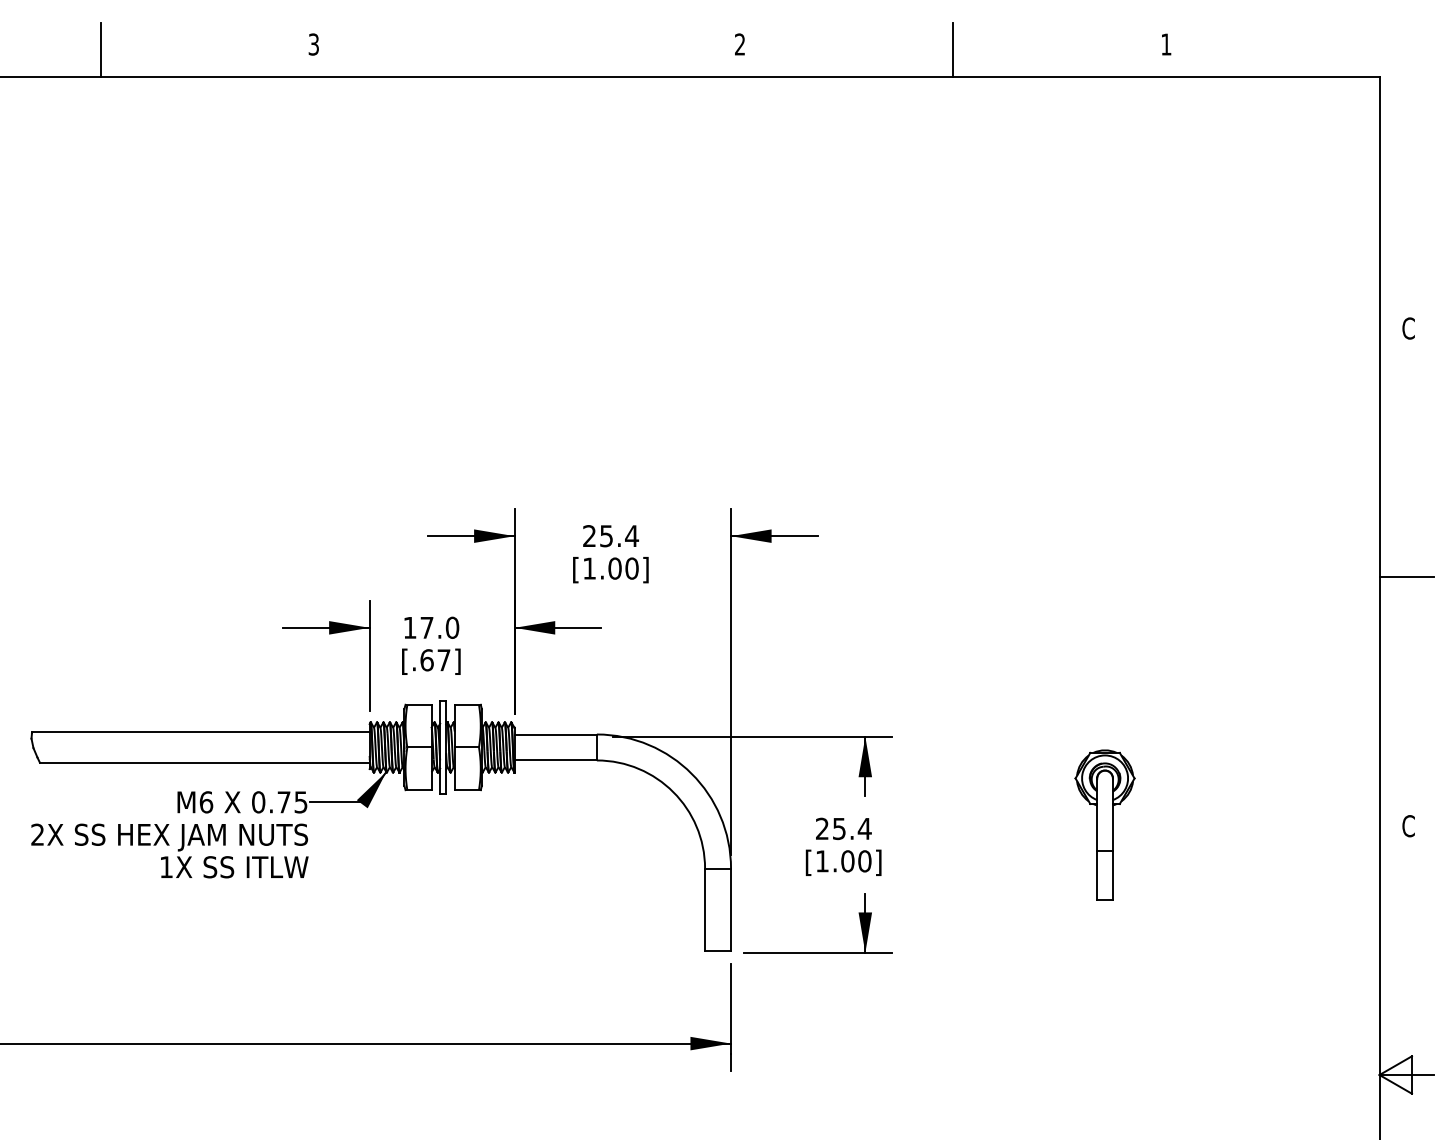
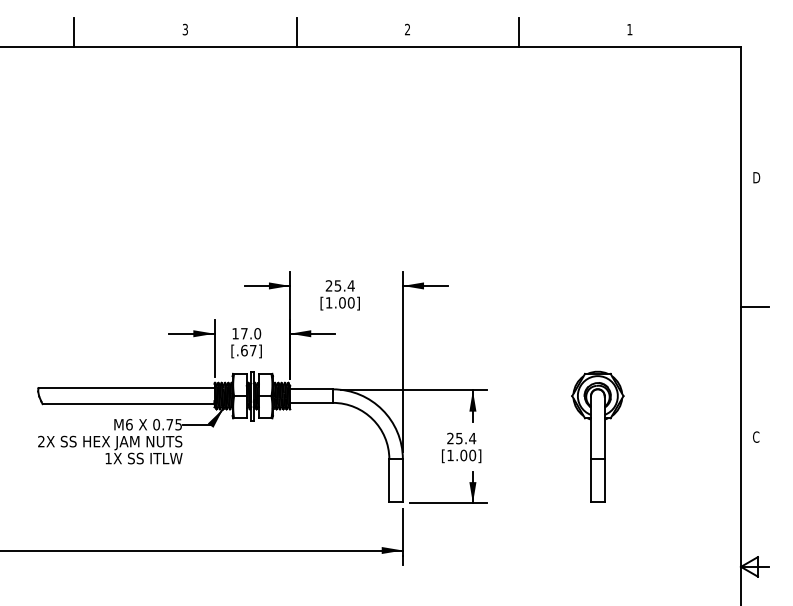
line: (526, 50) -> (296, 32), added
text: (1409, 328) -> (756, 177), C -> D
part: (1104, 824) -> (597, 436), size x1.67

